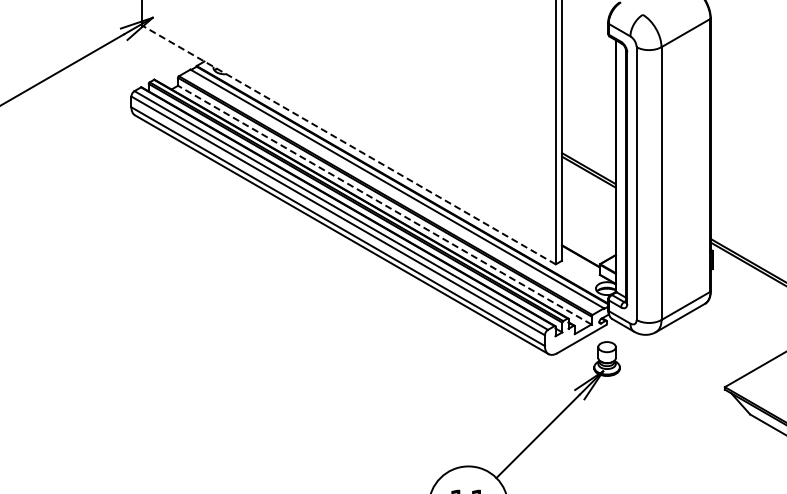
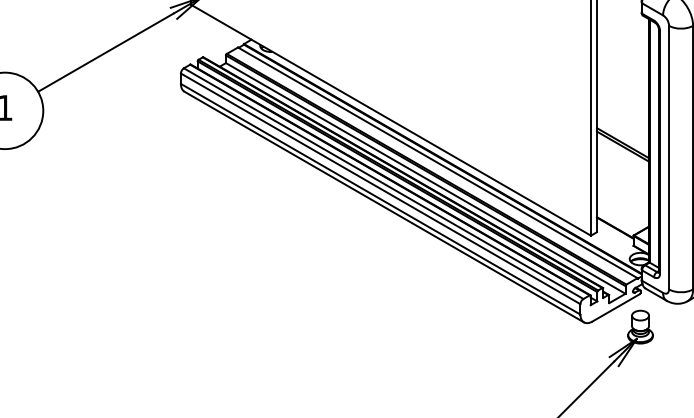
line: (349, 145) -> (391, 120), dashed -> solid
line: (384, 205) -> (425, 178), dashed -> solid

